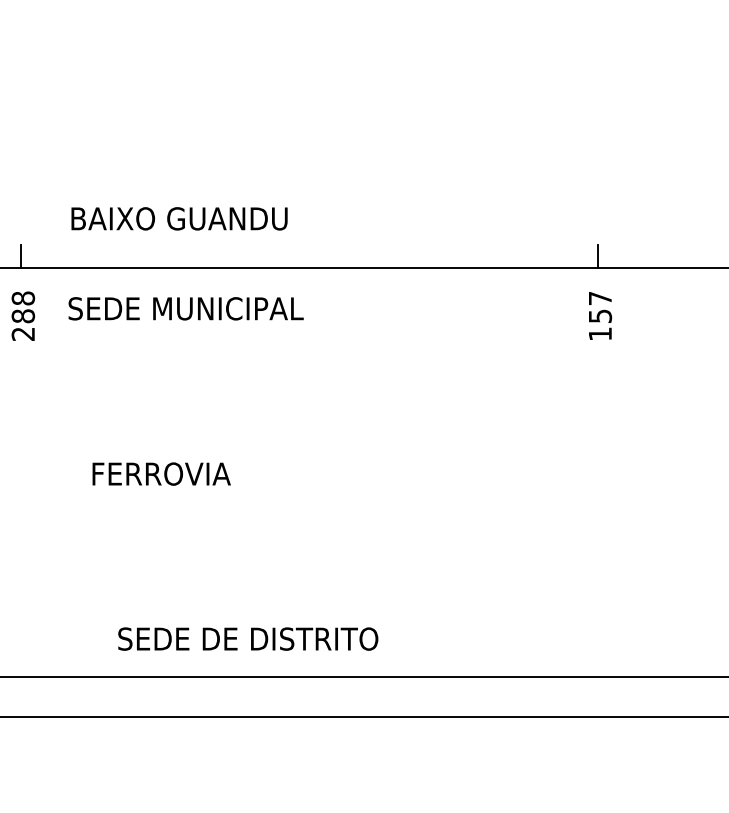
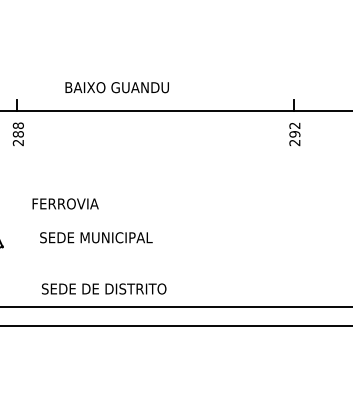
text: (177, 218) -> (116, 87), moved
text: (186, 308) -> (96, 237), moved
text: (599, 316) -> (294, 134), 157 -> 292
text: (161, 473) -> (65, 203), moved
text: (248, 638) -> (104, 288), moved

